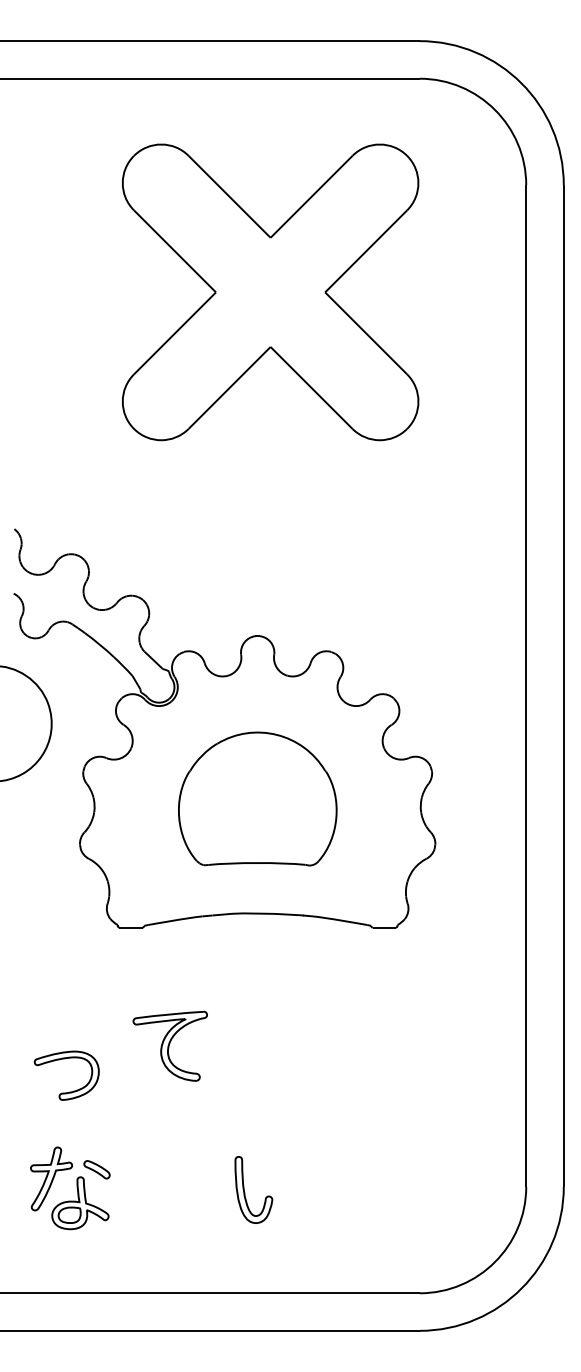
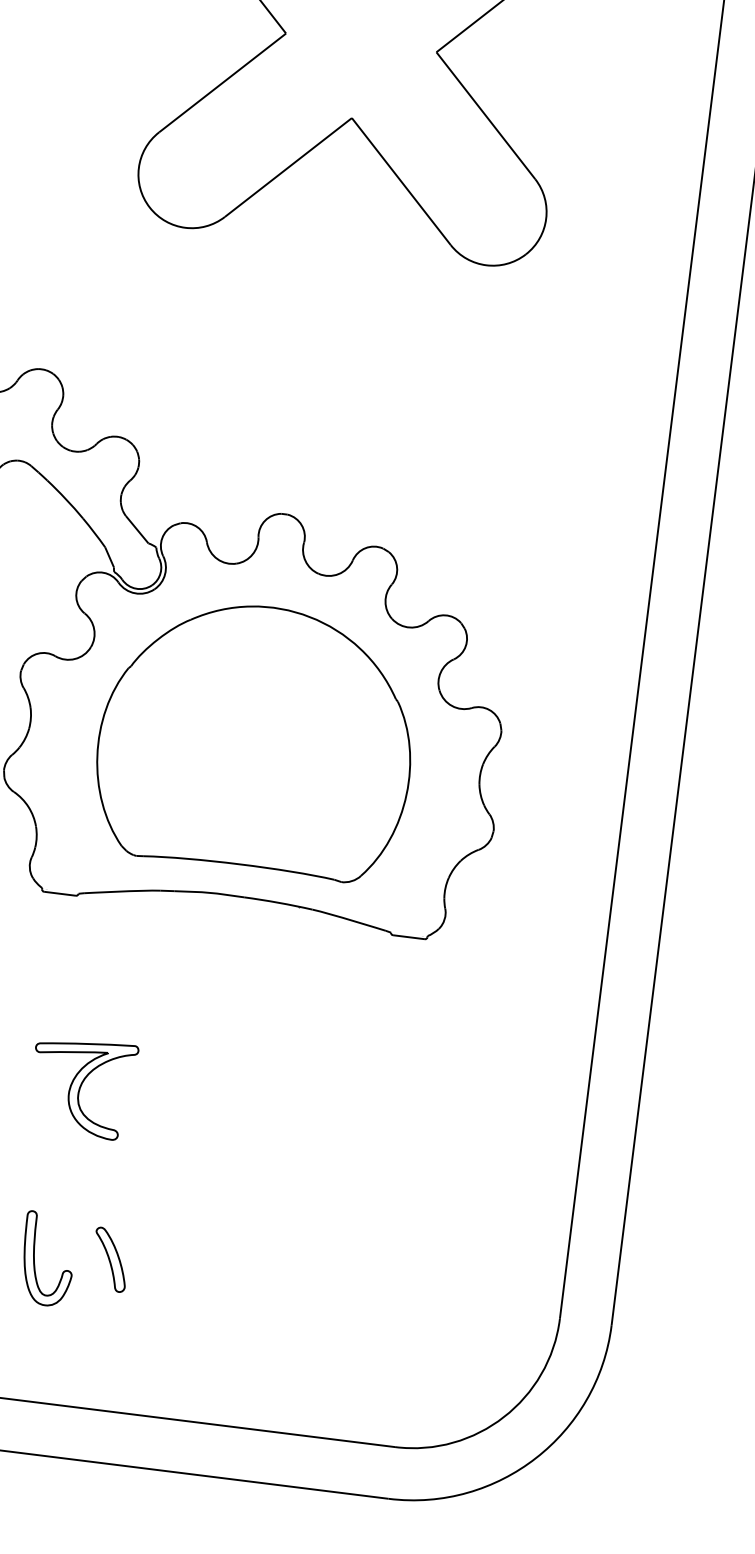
part: (257, 798) -> (256, 737), size x1.43
part: (169, 1045) -> (81, 1086), moved
part: (199, 1184) -> (110, 1259), added
part: (245, 1192) -> (35, 1261), moved

